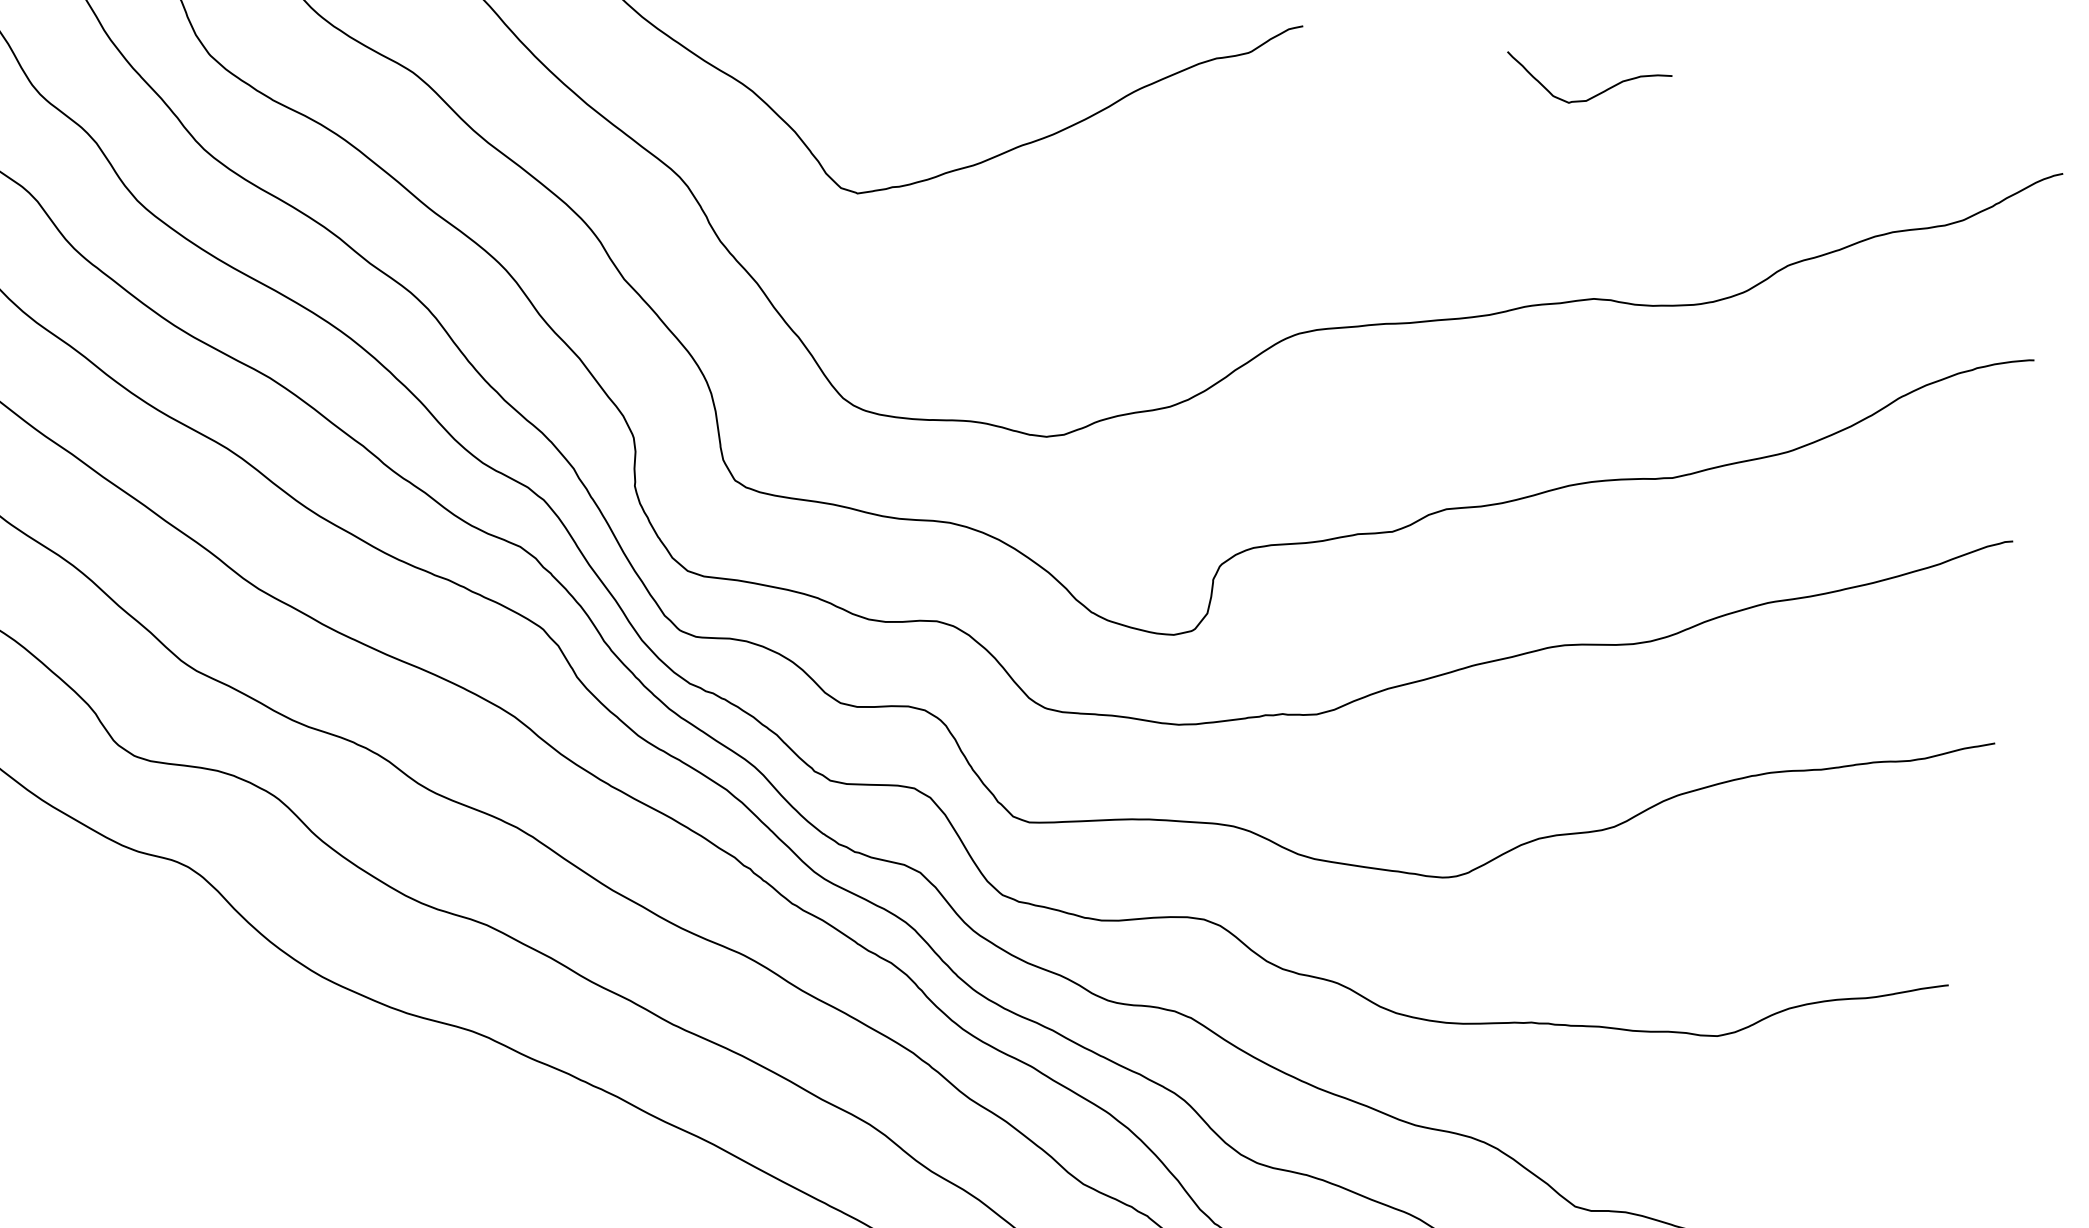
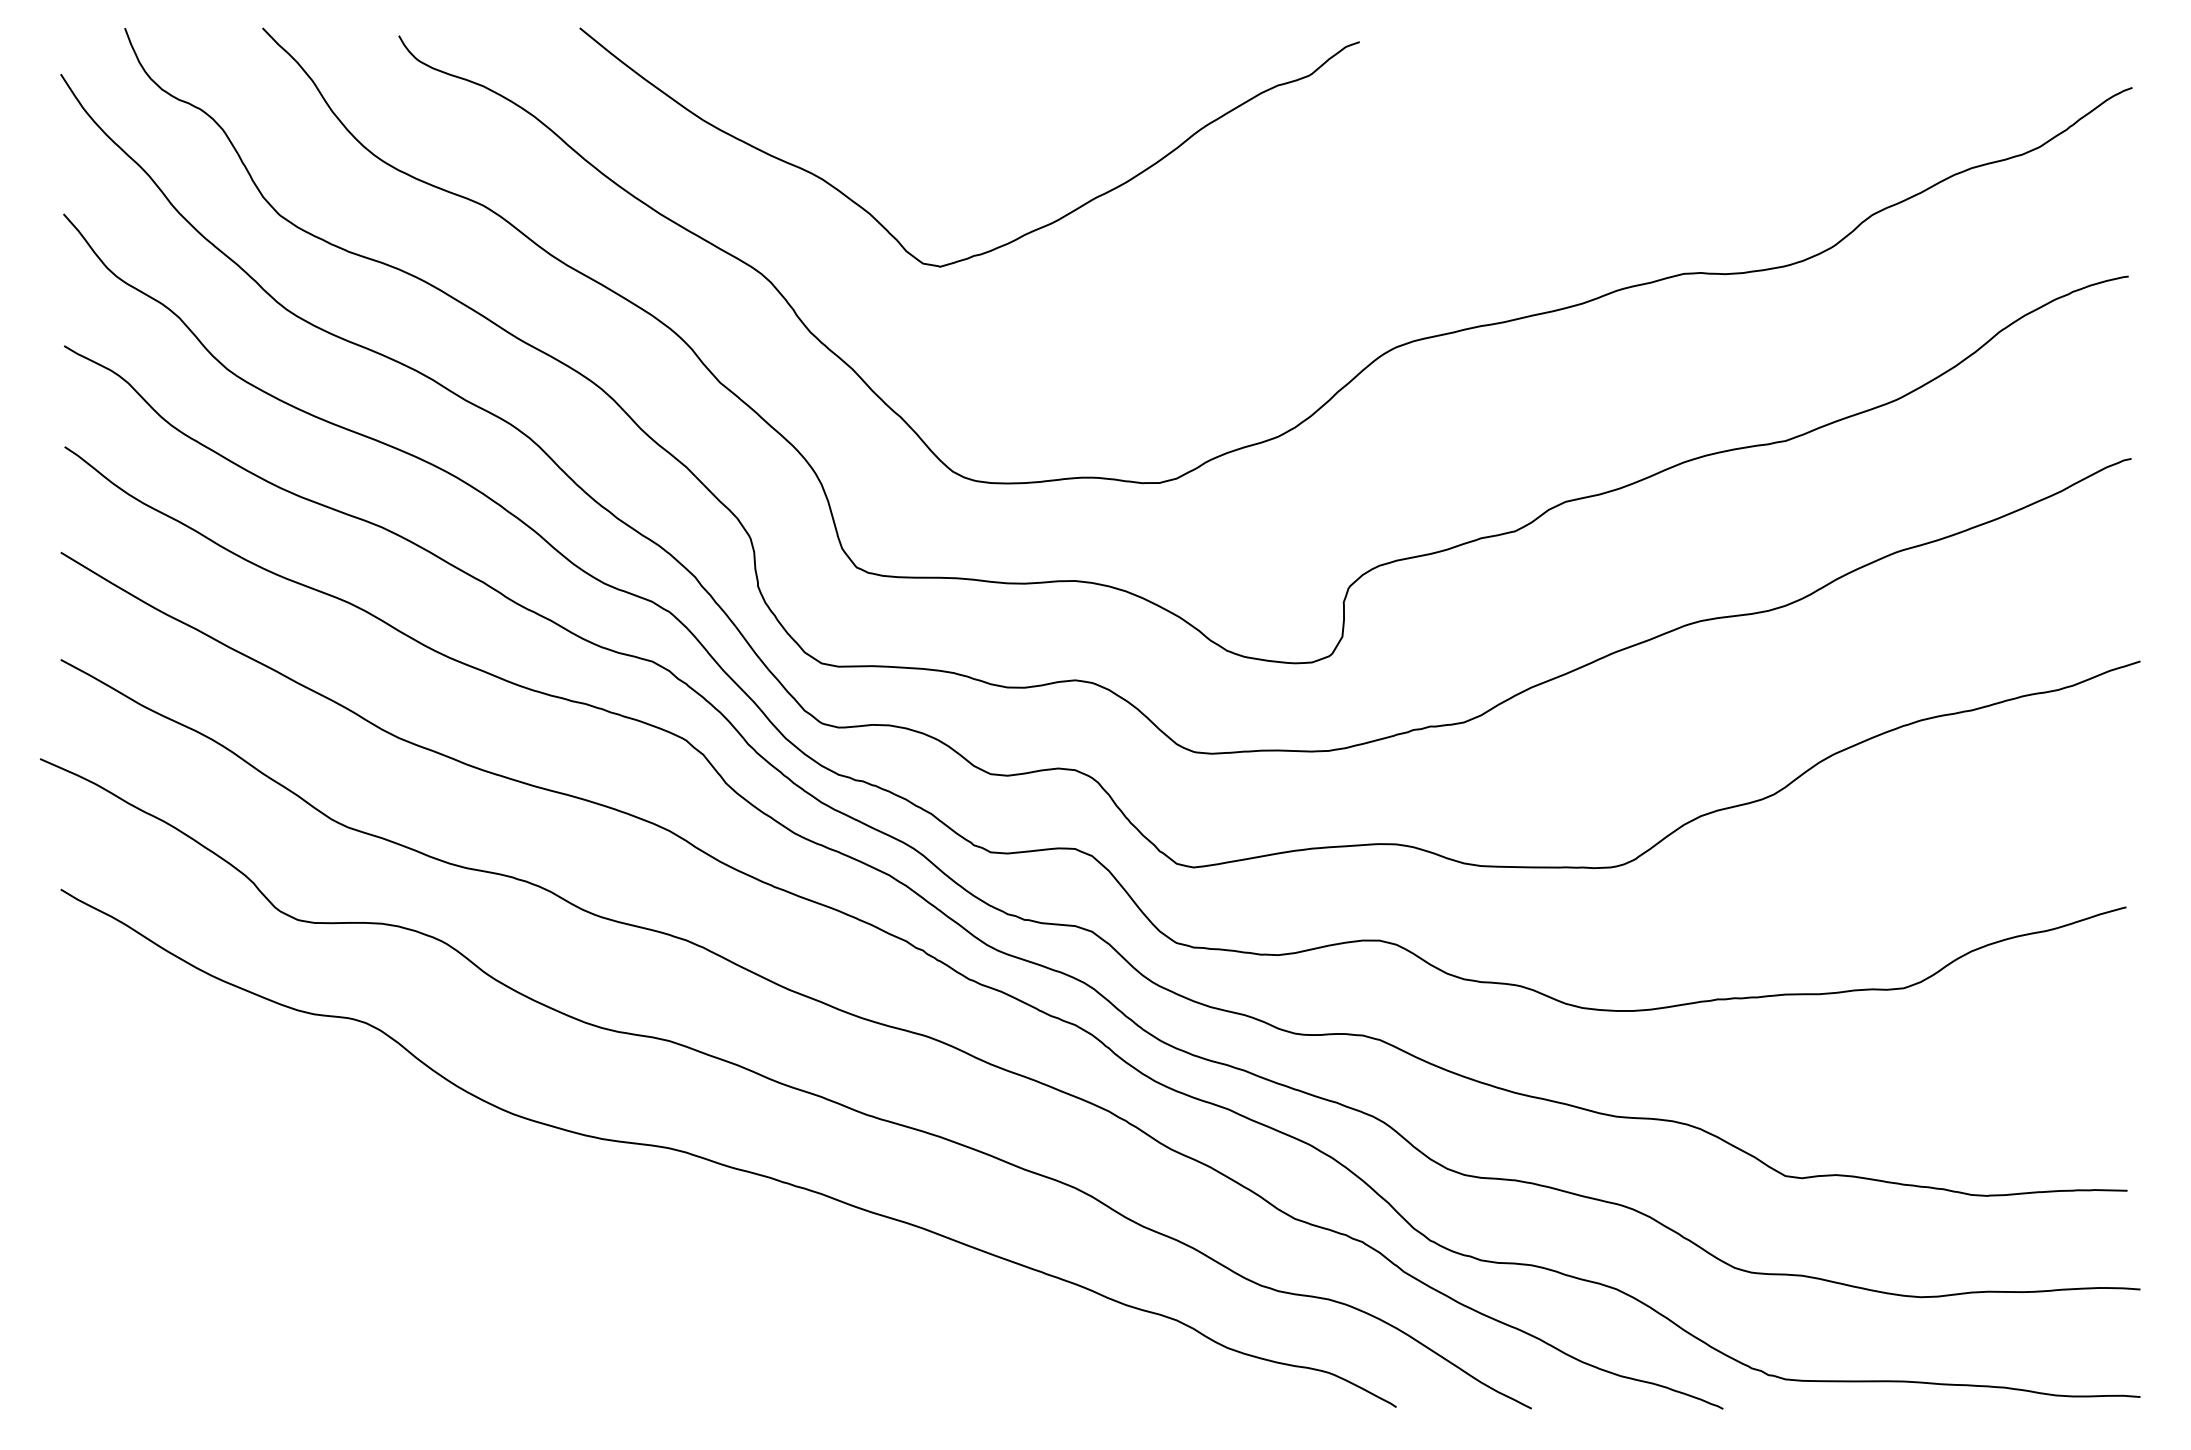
curve: (1592, 96) -> (1655, 73), removed

